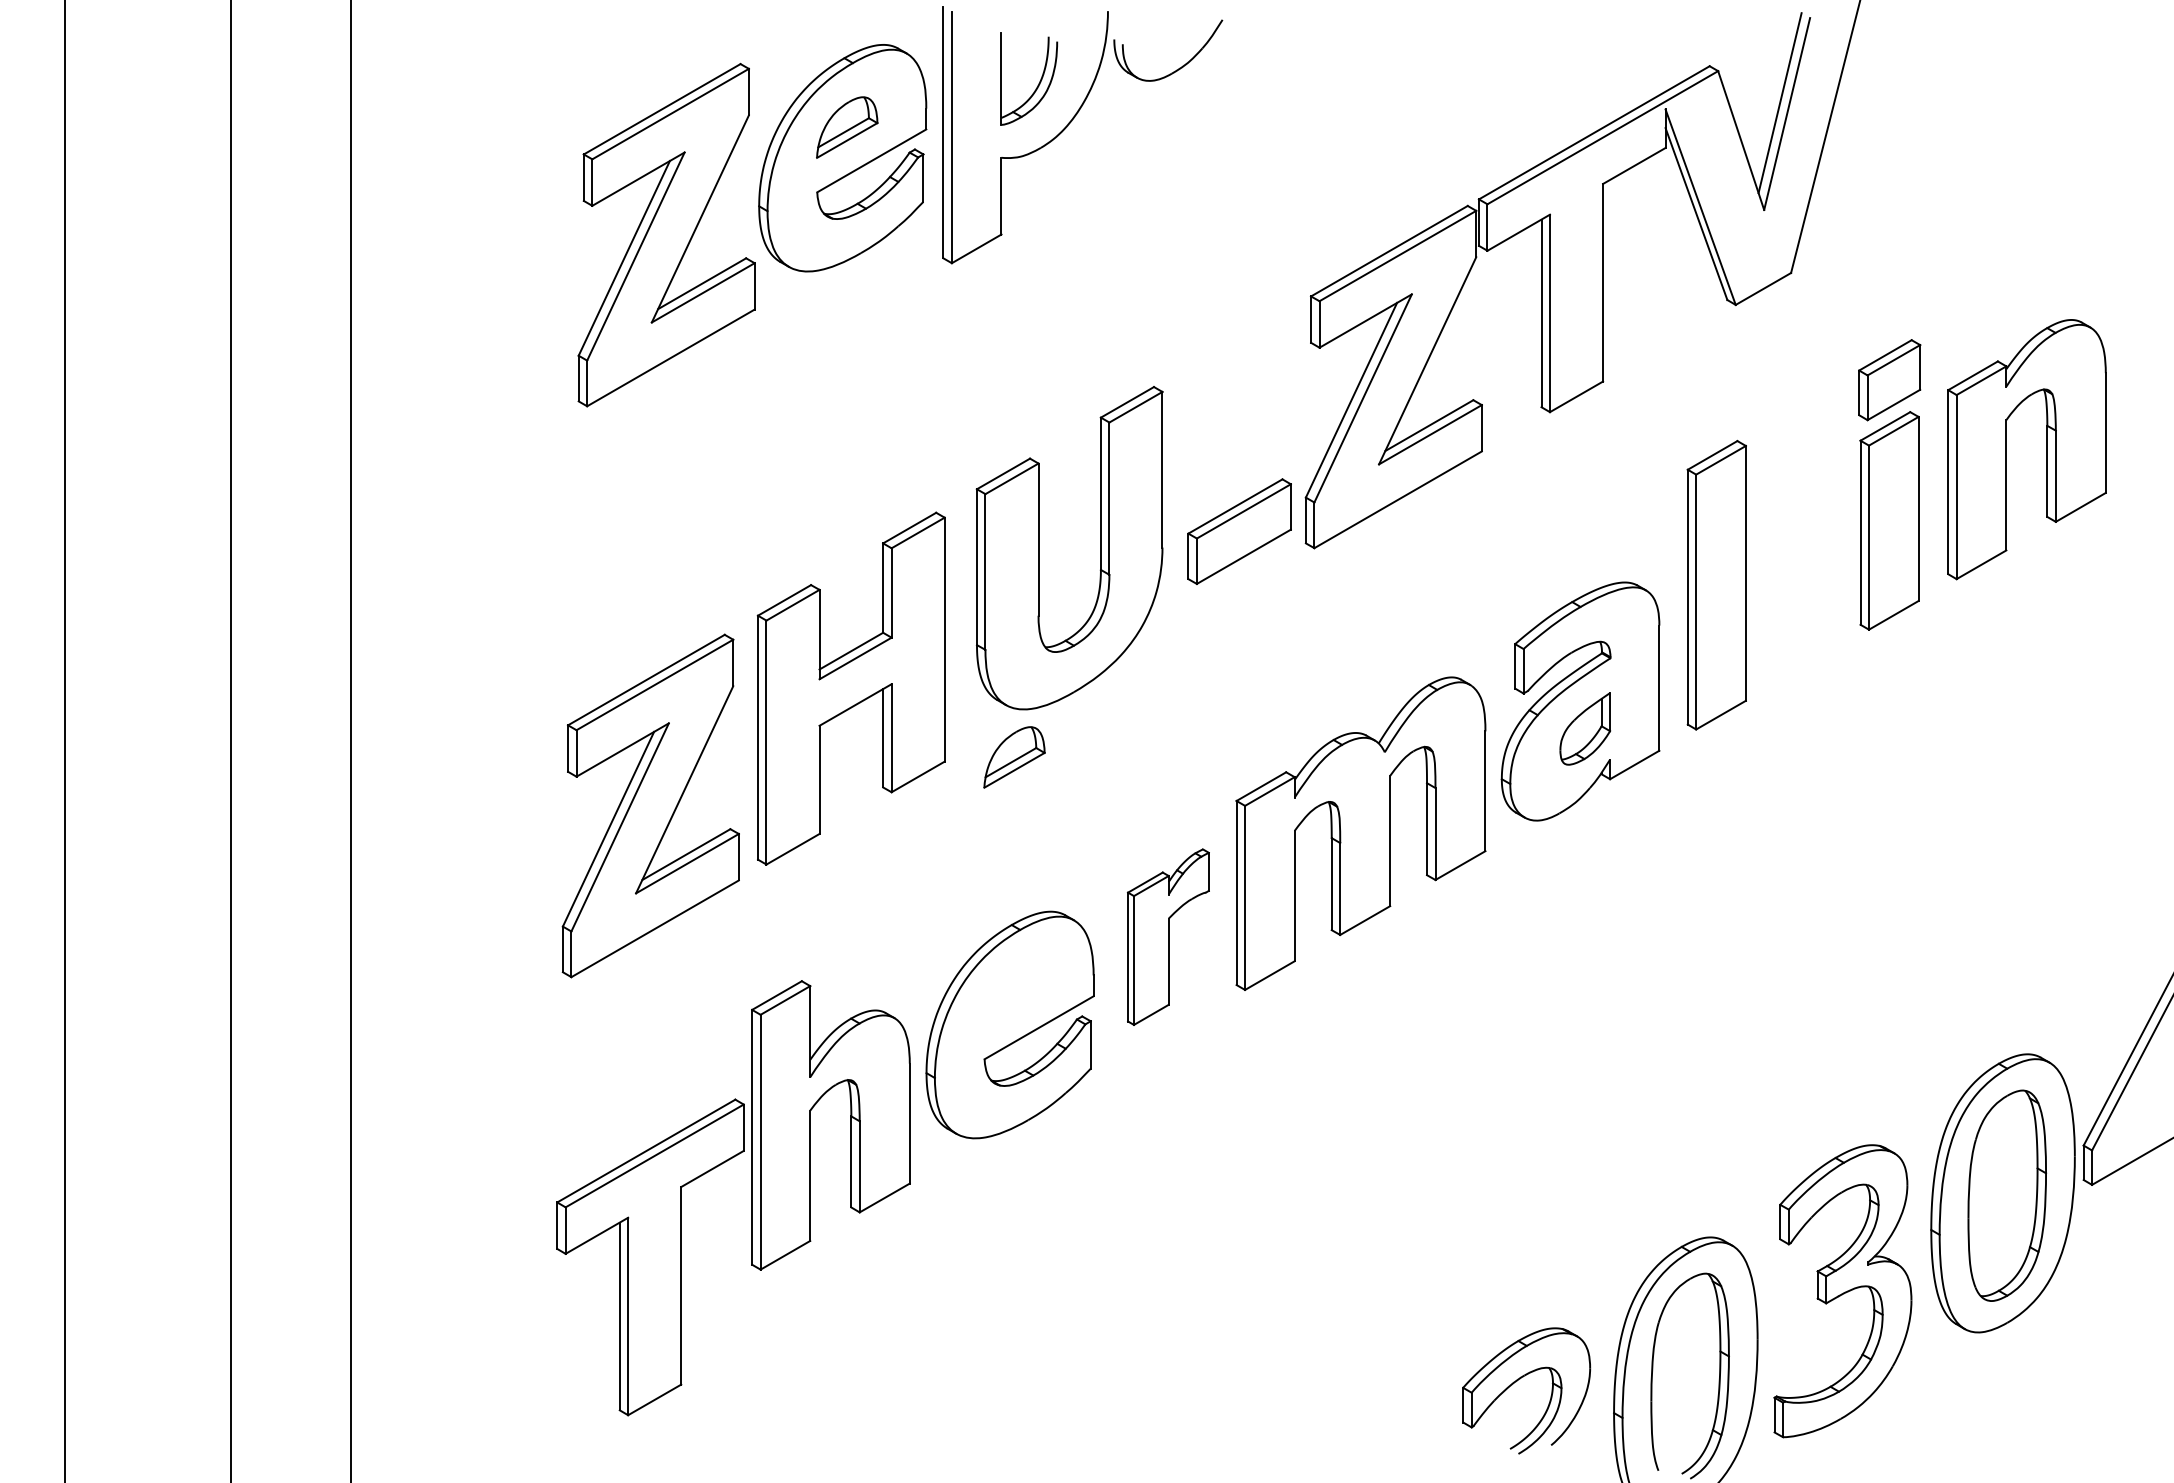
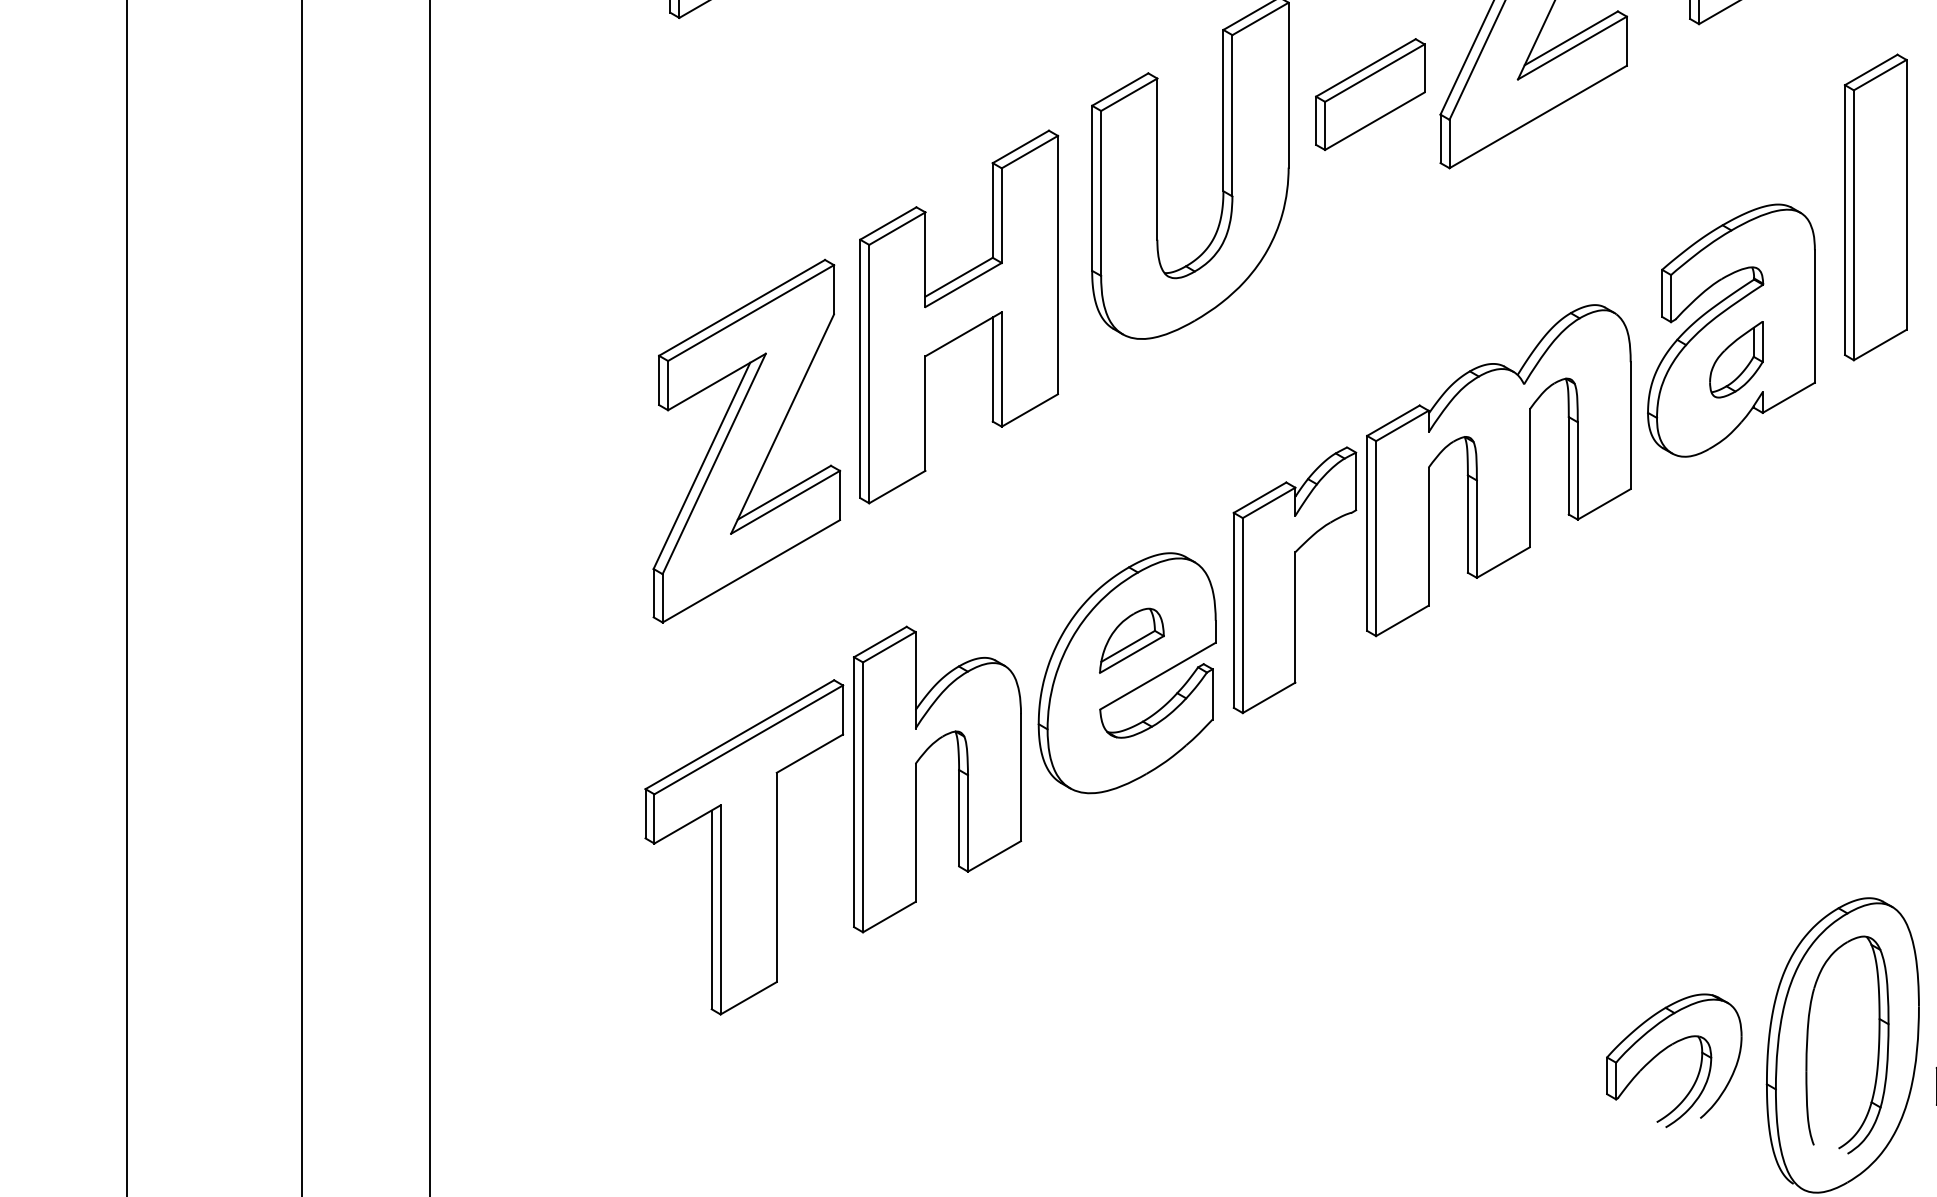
part: (1239, 531) -> (1370, 94), moved
part: (1014, 757) -> (1131, 640), moved
part: (1168, 936) -> (1295, 579), size x1.43
part: (650, 1257) -> (744, 847), moved

